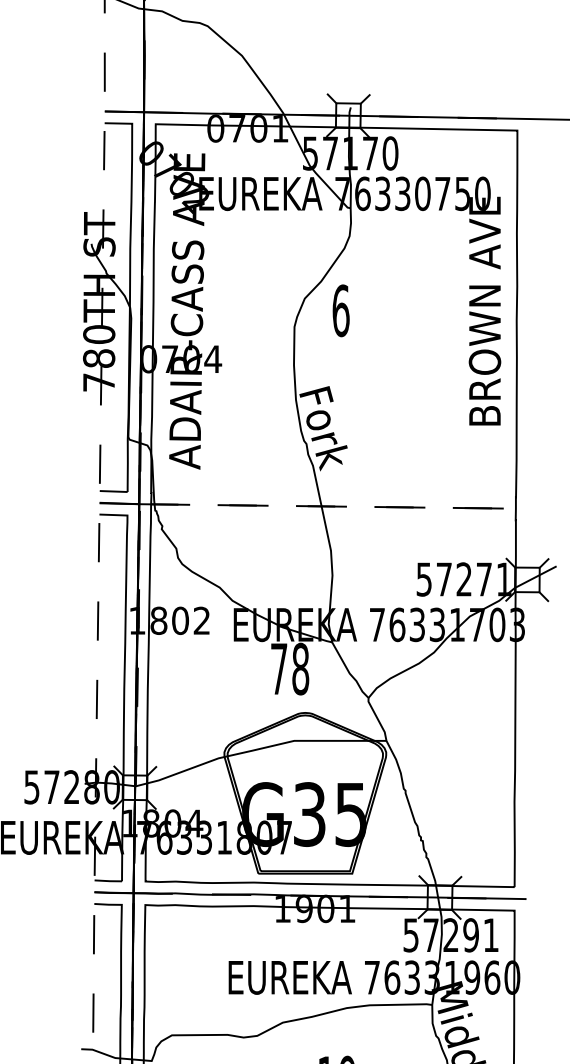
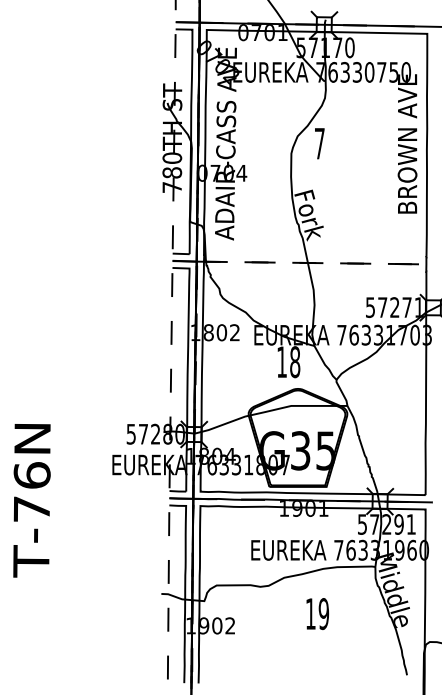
text: (340, 310) -> (319, 143), 6 -> 7
text: (278, 667) -> (281, 361), 78 -> 18

